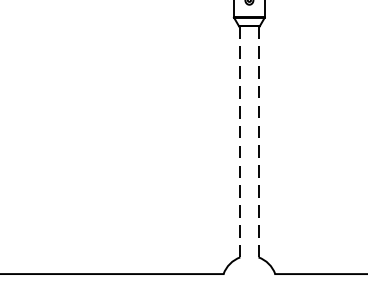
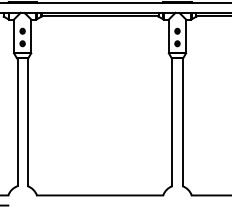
line: (240, 142) -> (172, 122), dashed -> solid
line: (258, 142) -> (182, 122), dashed -> solid

